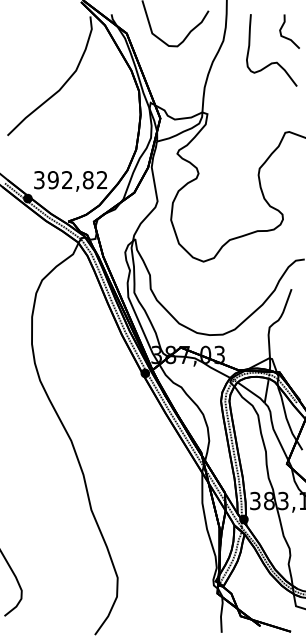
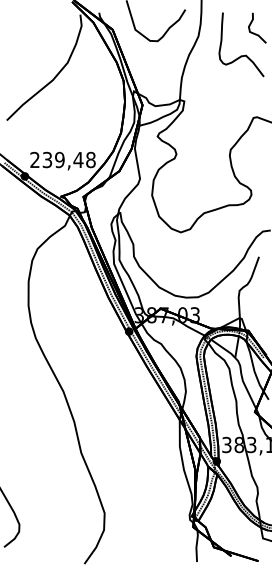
text: (70, 179) -> (62, 159), 392,82 -> 239,48

